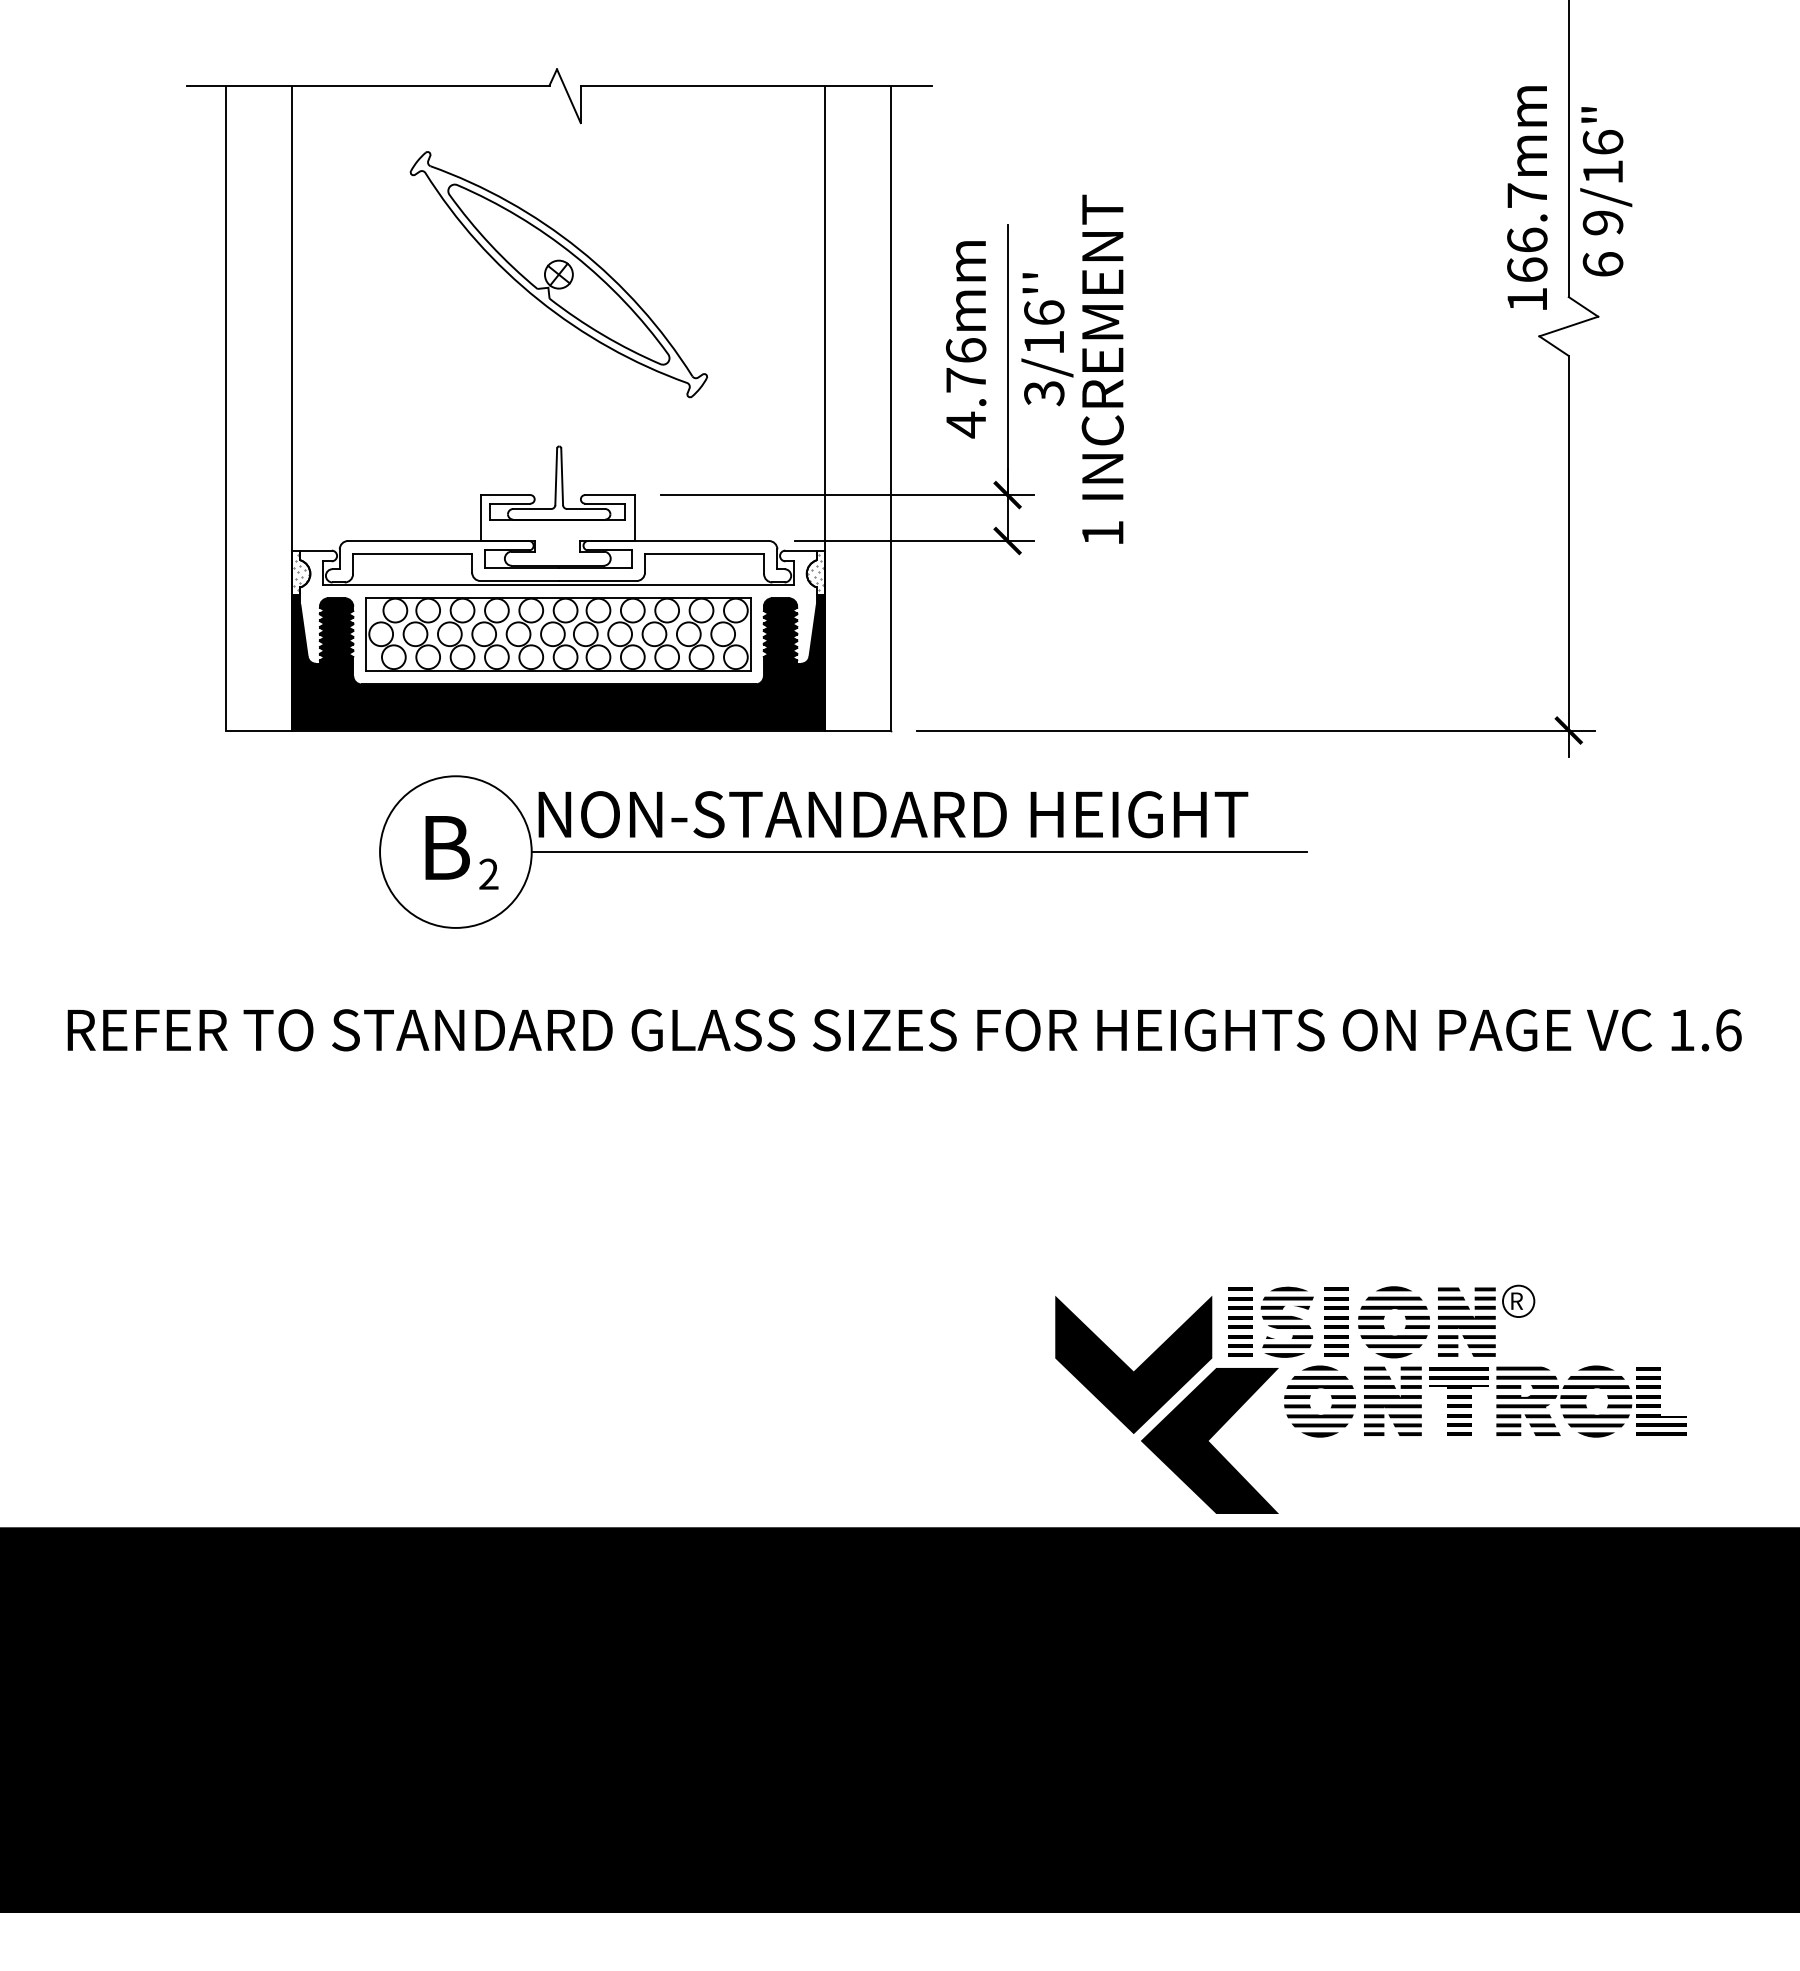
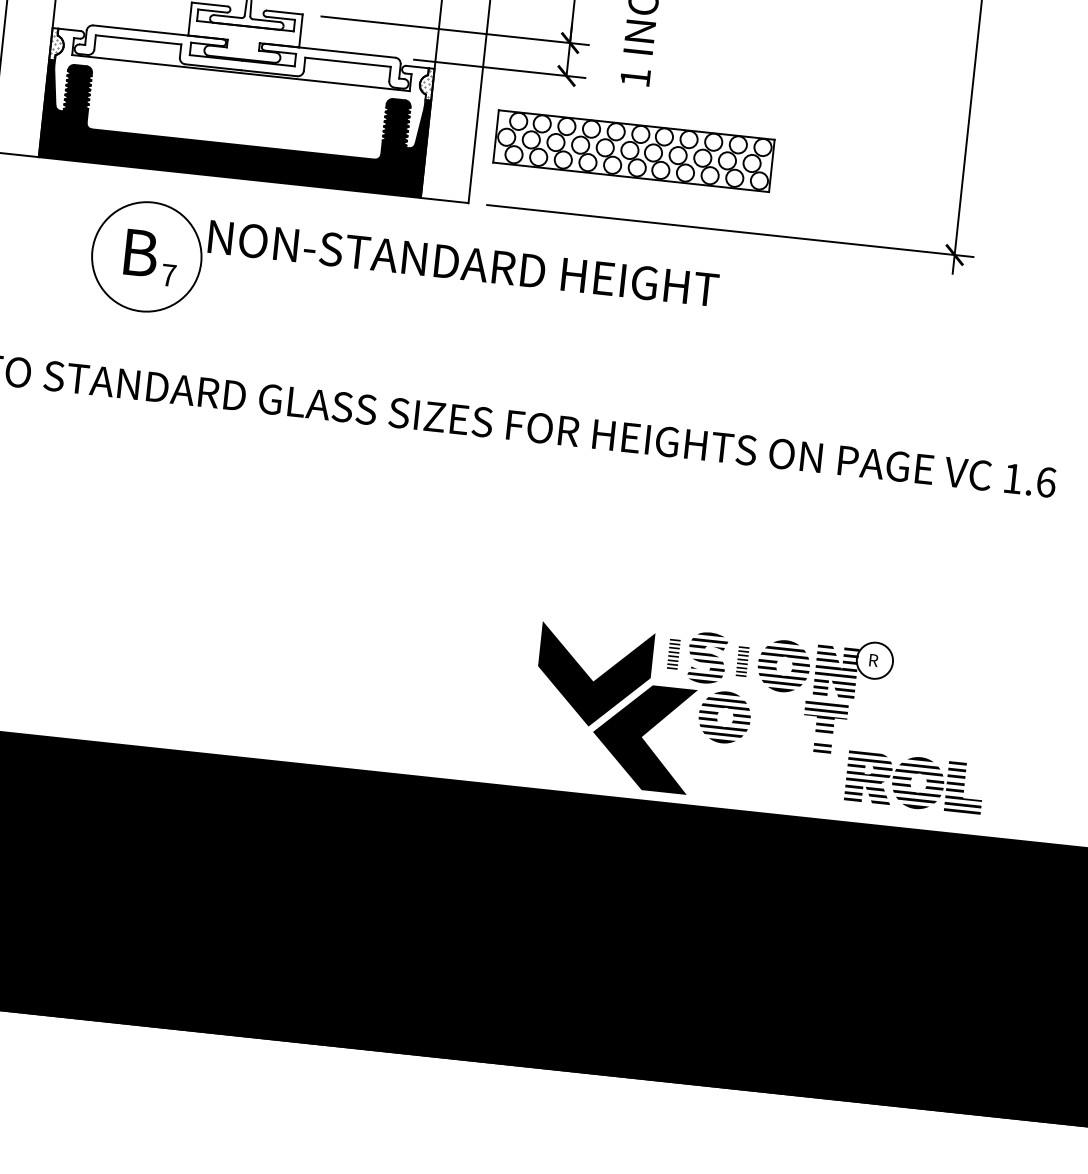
part: (558, 634) -> (633, 151), moved
line: (919, 852) -> (479, 292), removed
text: (488, 873) -> (168, 274), 2 -> 7
circle: (1518, 1301) -> (874, 660), size x1.6
part: (1240, 1321) -> (673, 653), size x0.6
part: (1336, 1321) -> (742, 661), size x0.6
part: (1392, 1400) -> (776, 722), removed
part: (1591, 1401) -> (914, 782), moved
fill: (1459, 1416) -> (823, 738), removed

